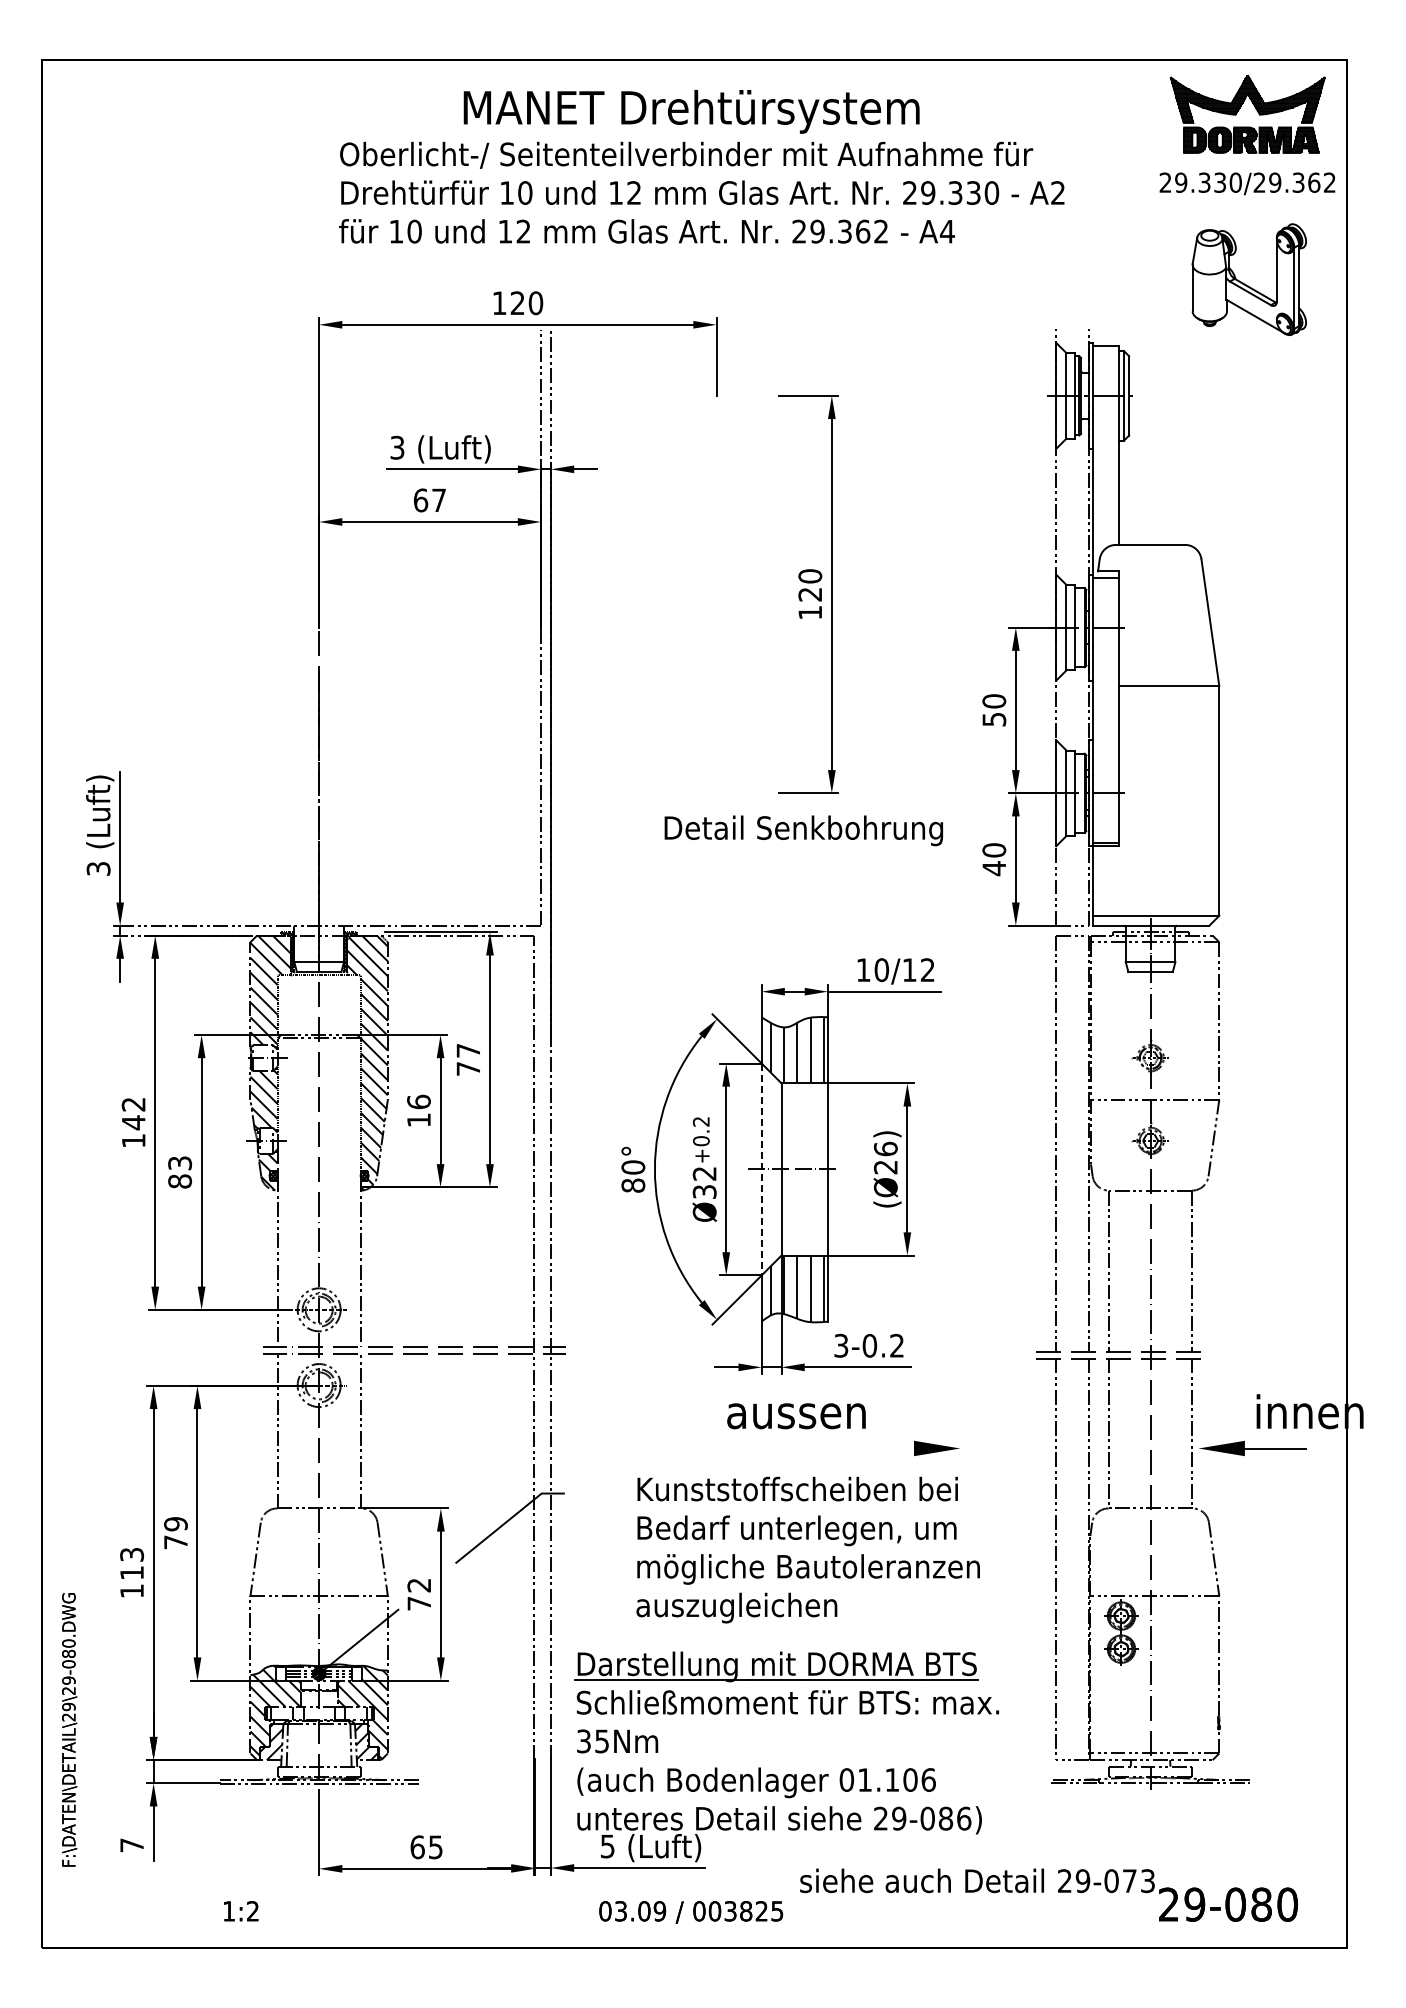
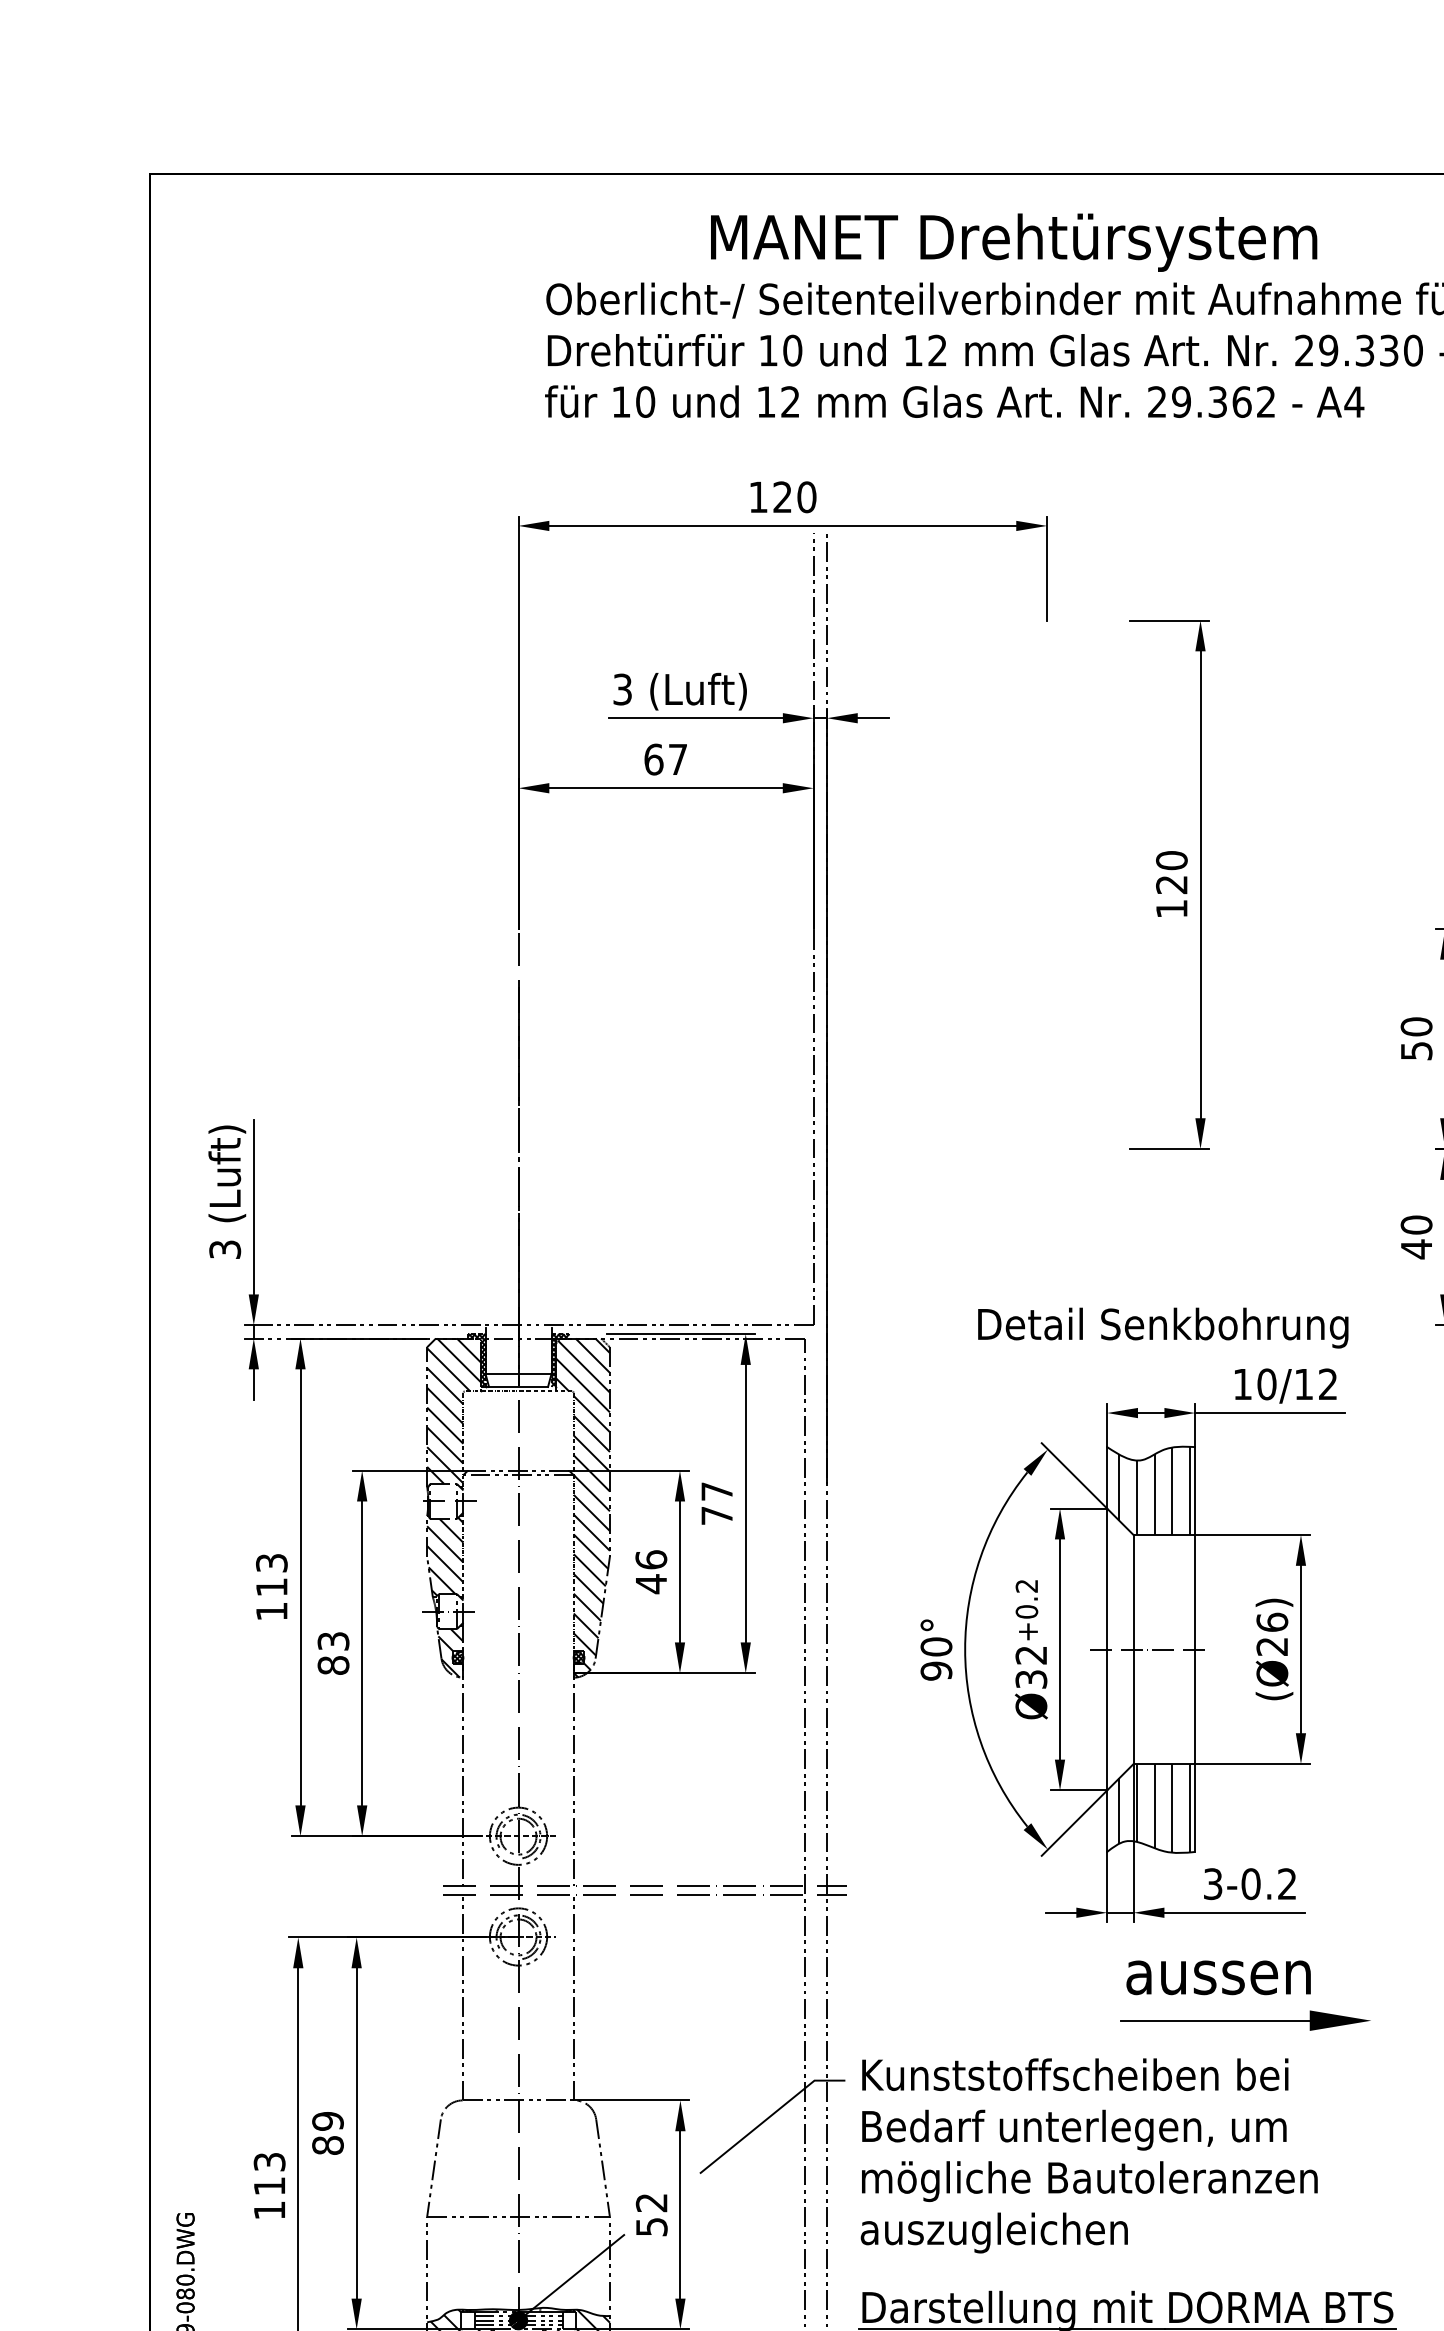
text: (803, 830) -> (1162, 1327), moved
text: (133, 1113) -> (271, 1575), 142 -> 113
text: (418, 1119) -> (650, 1583), 16 -> 46
line: (761, 1169) -> (1106, 1649), dashed -> solid
text: (633, 1185) -> (936, 1670), 80° -> 90°
text: (796, 1416) -> (1218, 1978), moved
line: (842, 1448) -> (1214, 2020), added
text: (175, 1542) -> (327, 2145), 79 -> 89
text: (807, 1549) -> (1088, 2155), moved
text: (419, 1603) -> (651, 2226), 72 -> 52

